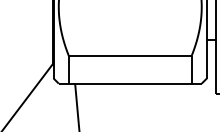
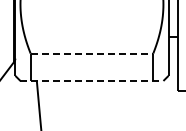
line: (130, 56) -> (92, 53), solid -> dashed
line: (130, 83) -> (92, 80), solid -> dashed

